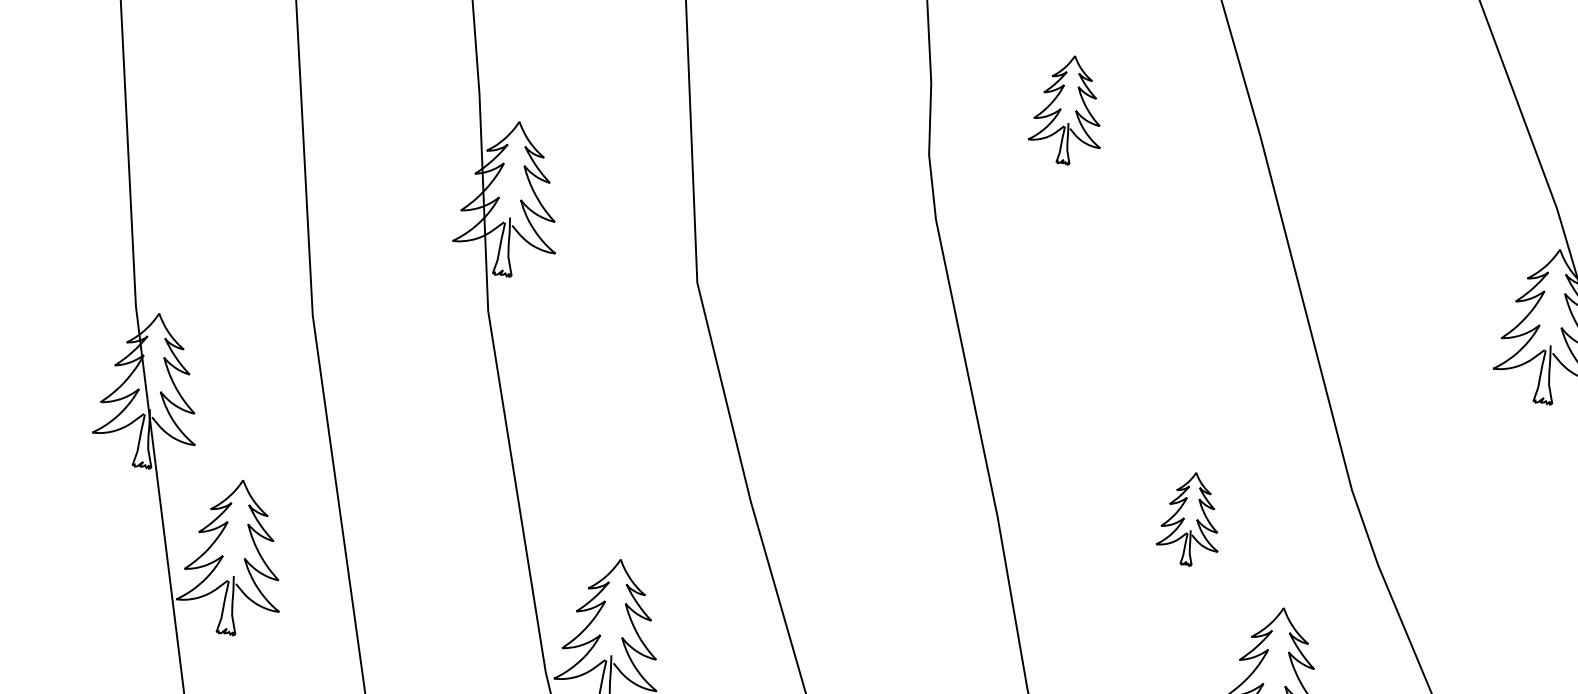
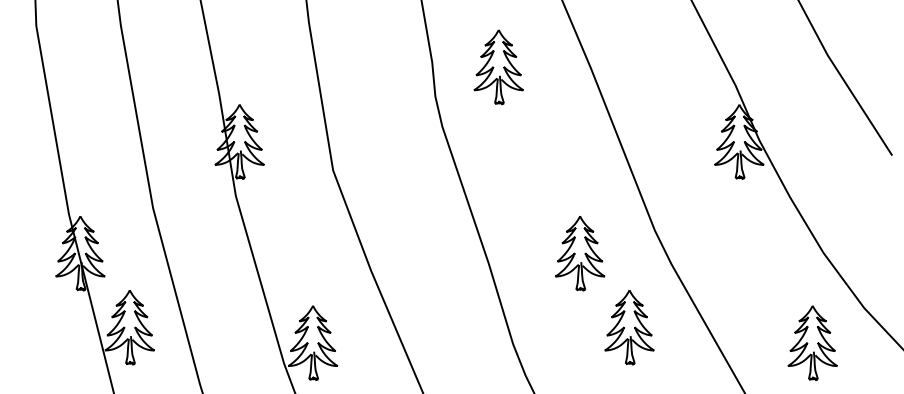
part: (1067, 110) -> (498, 67), size x1.43
part: (1191, 518) -> (580, 253), size x1.67

